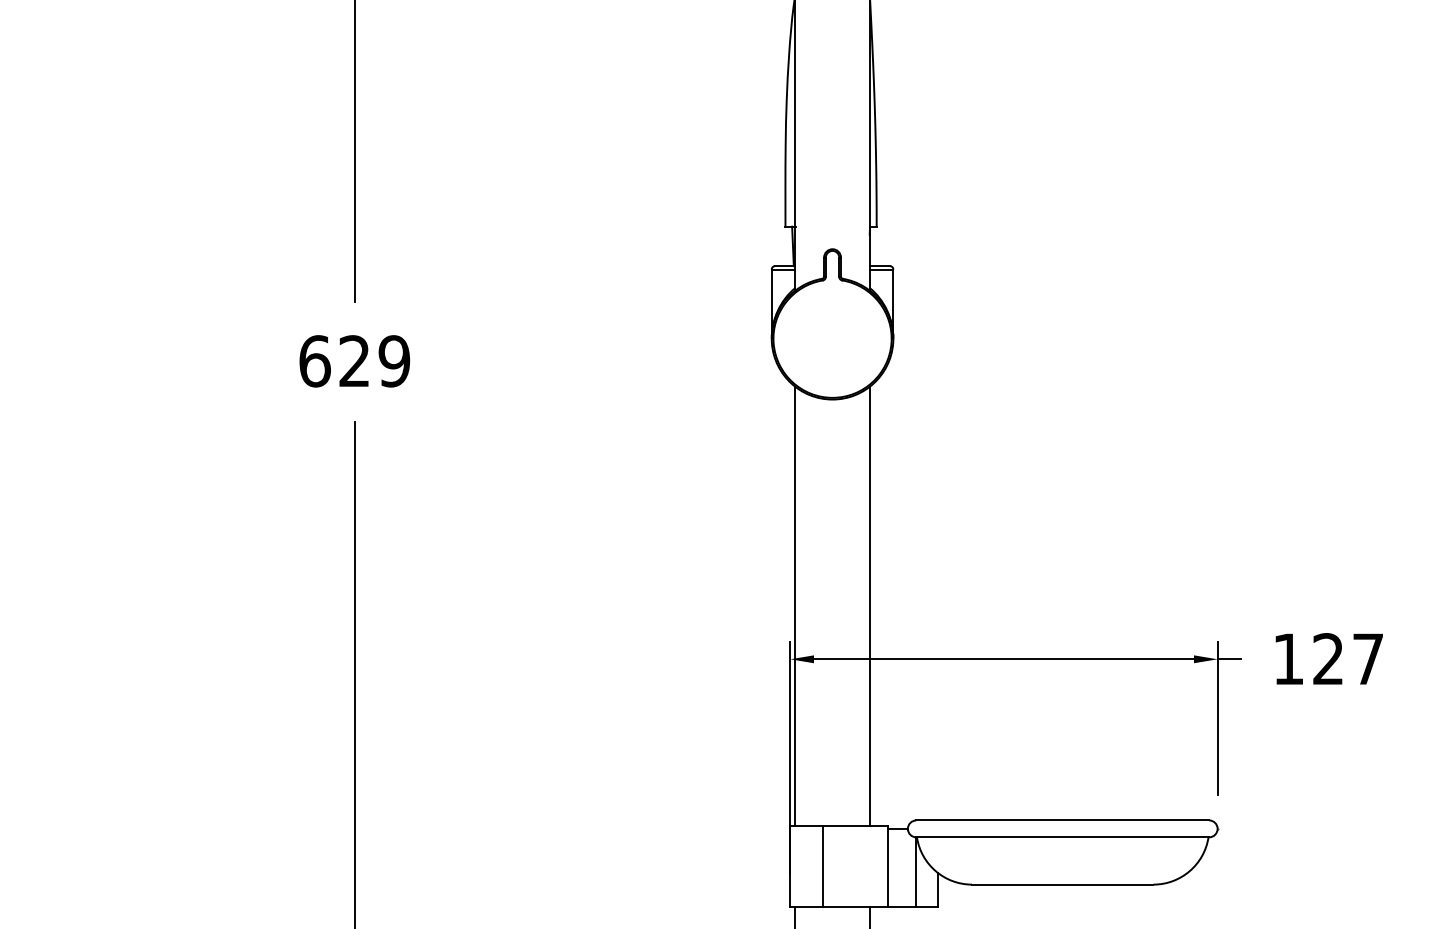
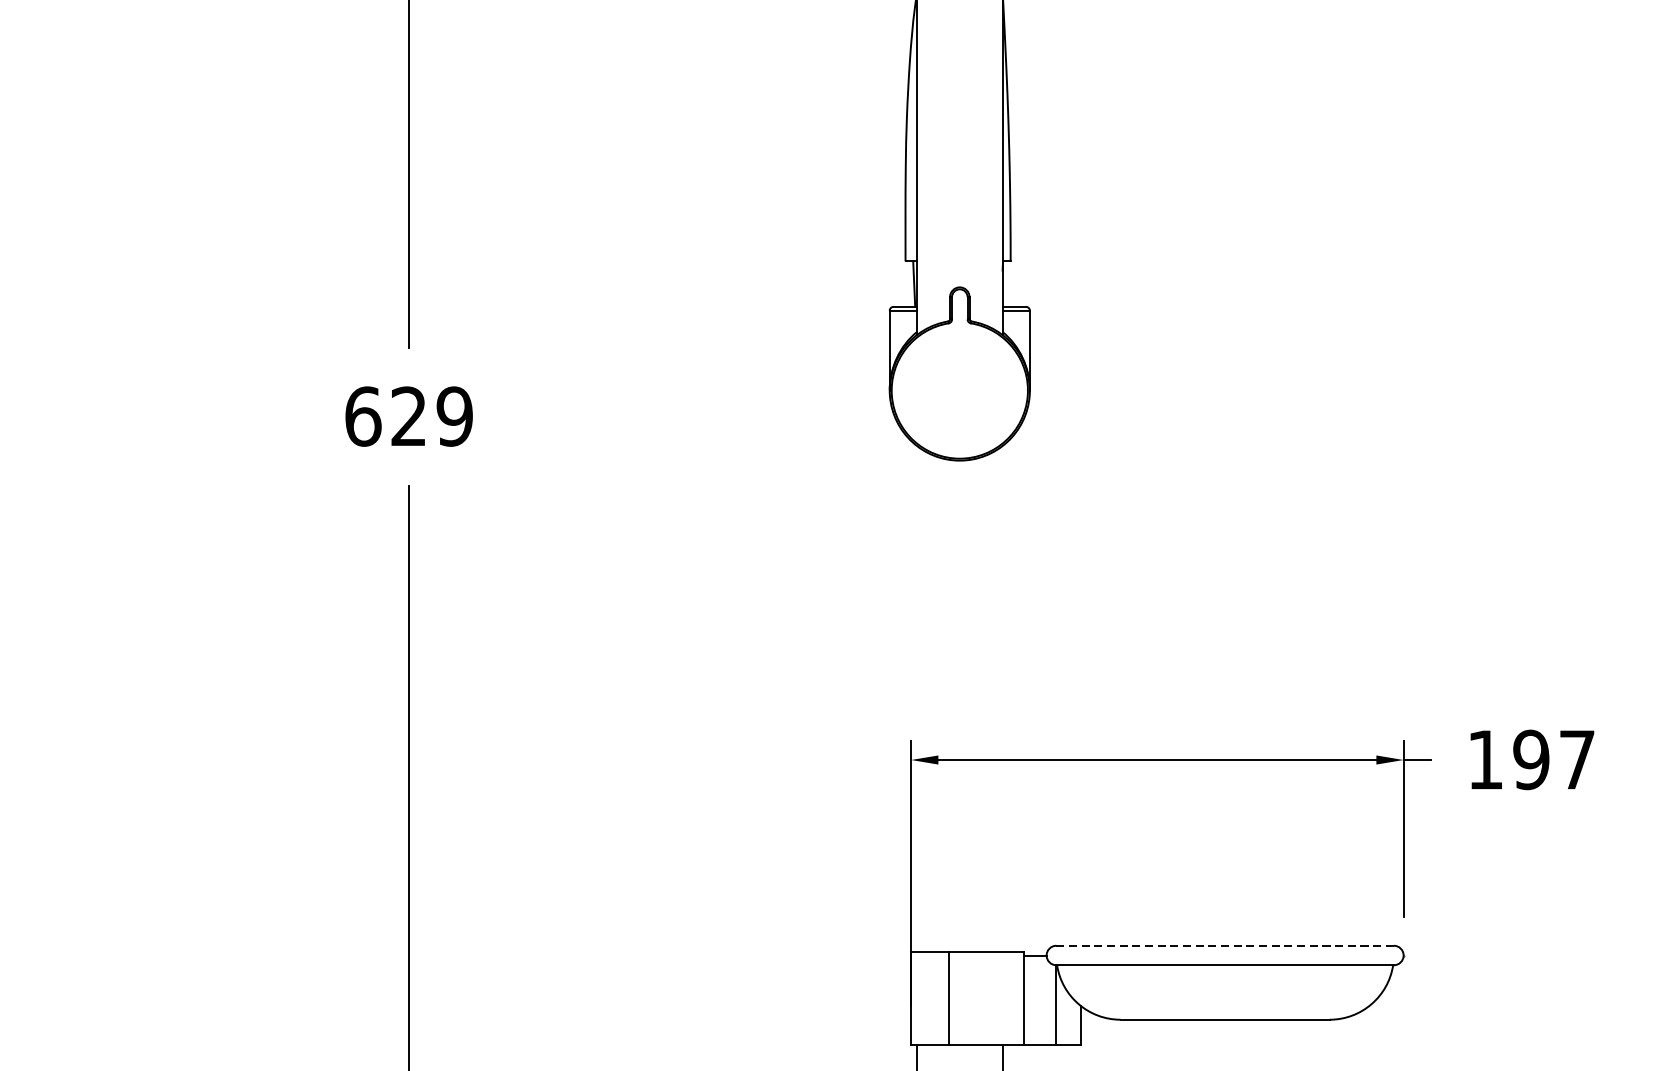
line: (795, 606) -> (917, 699), removed
line: (869, 606) -> (1002, 699), removed
text: (1328, 659) -> (1531, 760), 127 -> 197
line: (1062, 820) -> (1224, 945), solid -> dashed

